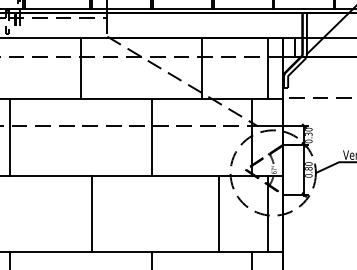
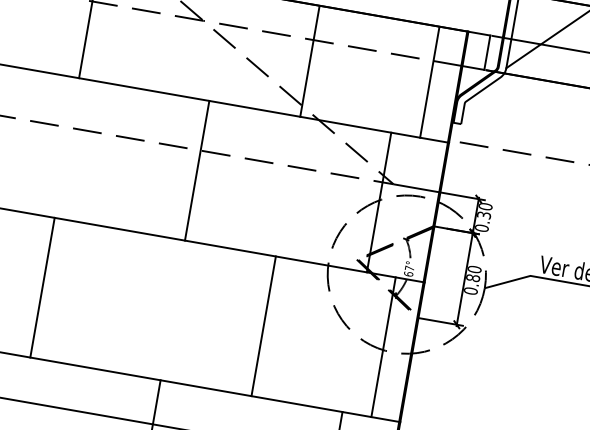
line: (91, 213) -> (41, 287), moved
line: (218, 213) -> (262, 325), moved

